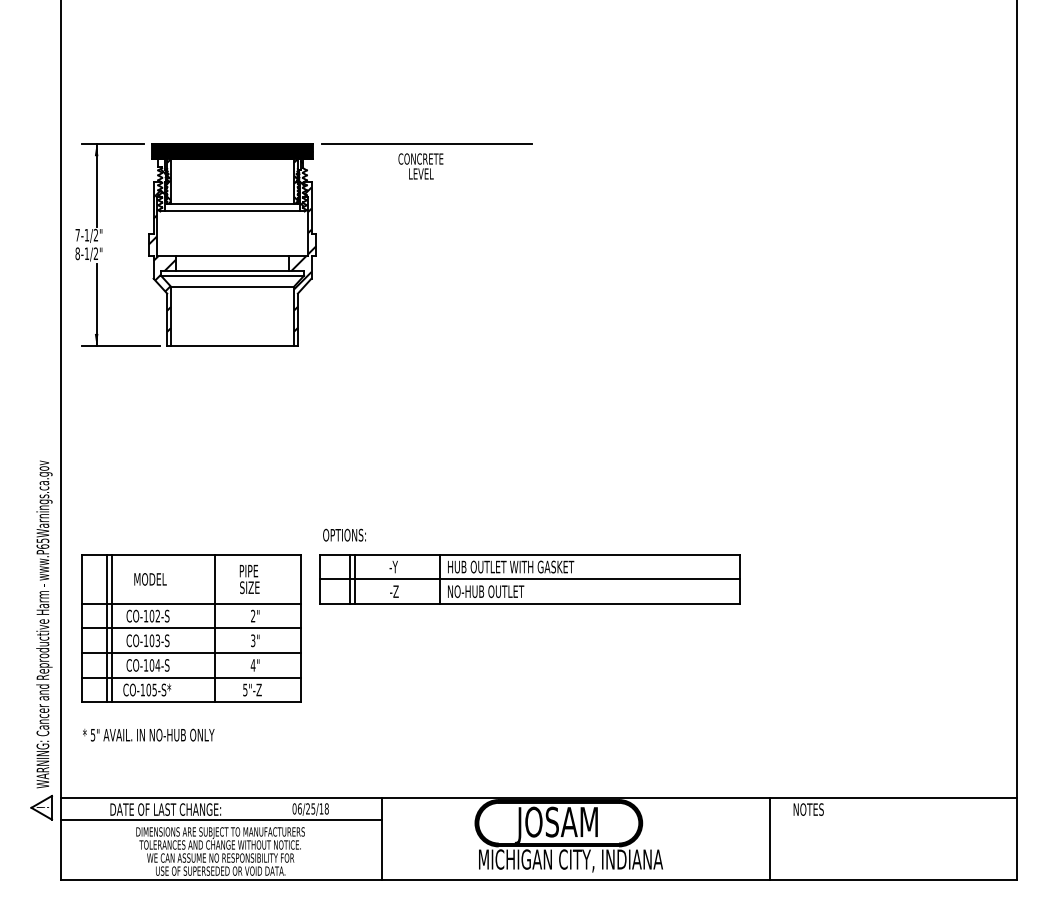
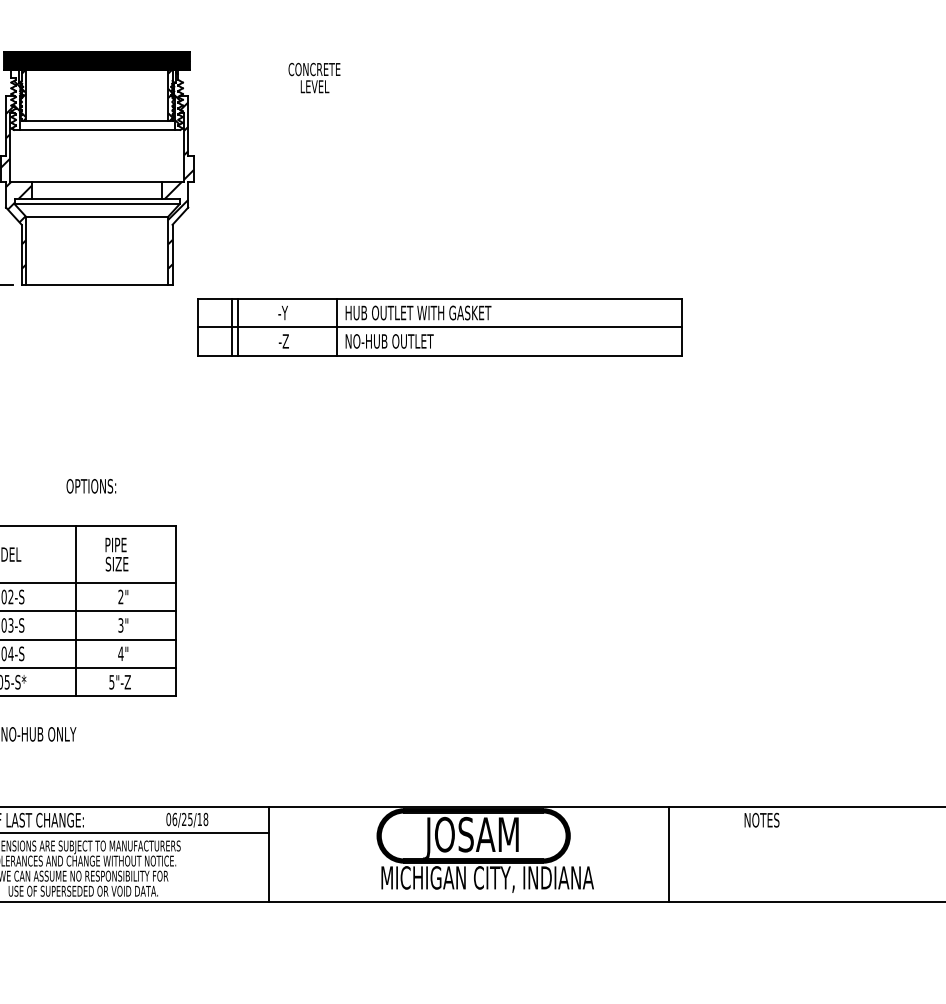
line: (426, 144) -> (320, 52), removed
text: (344, 534) -> (91, 485), moved
part: (529, 579) -> (439, 327), moved
line: (770, 838) -> (669, 853), moved

